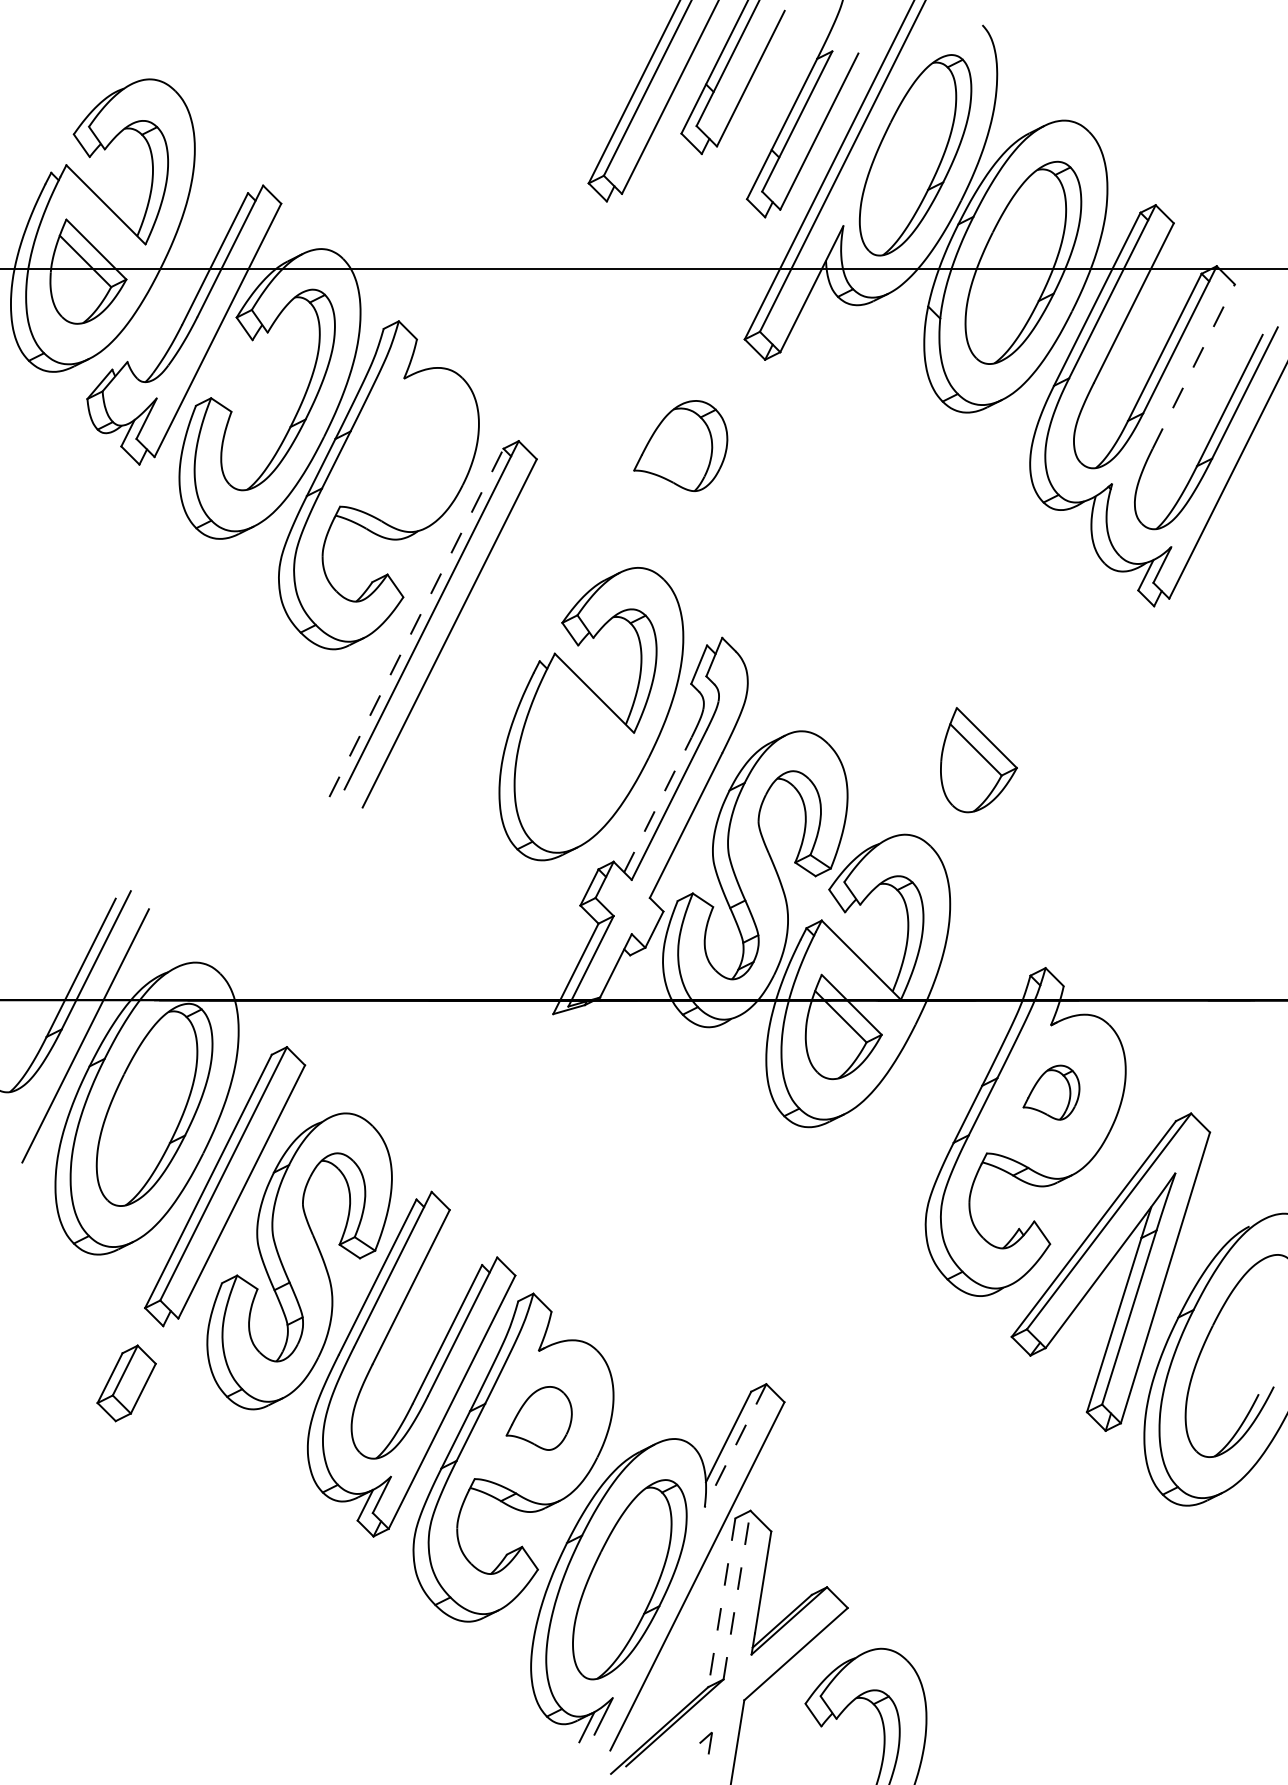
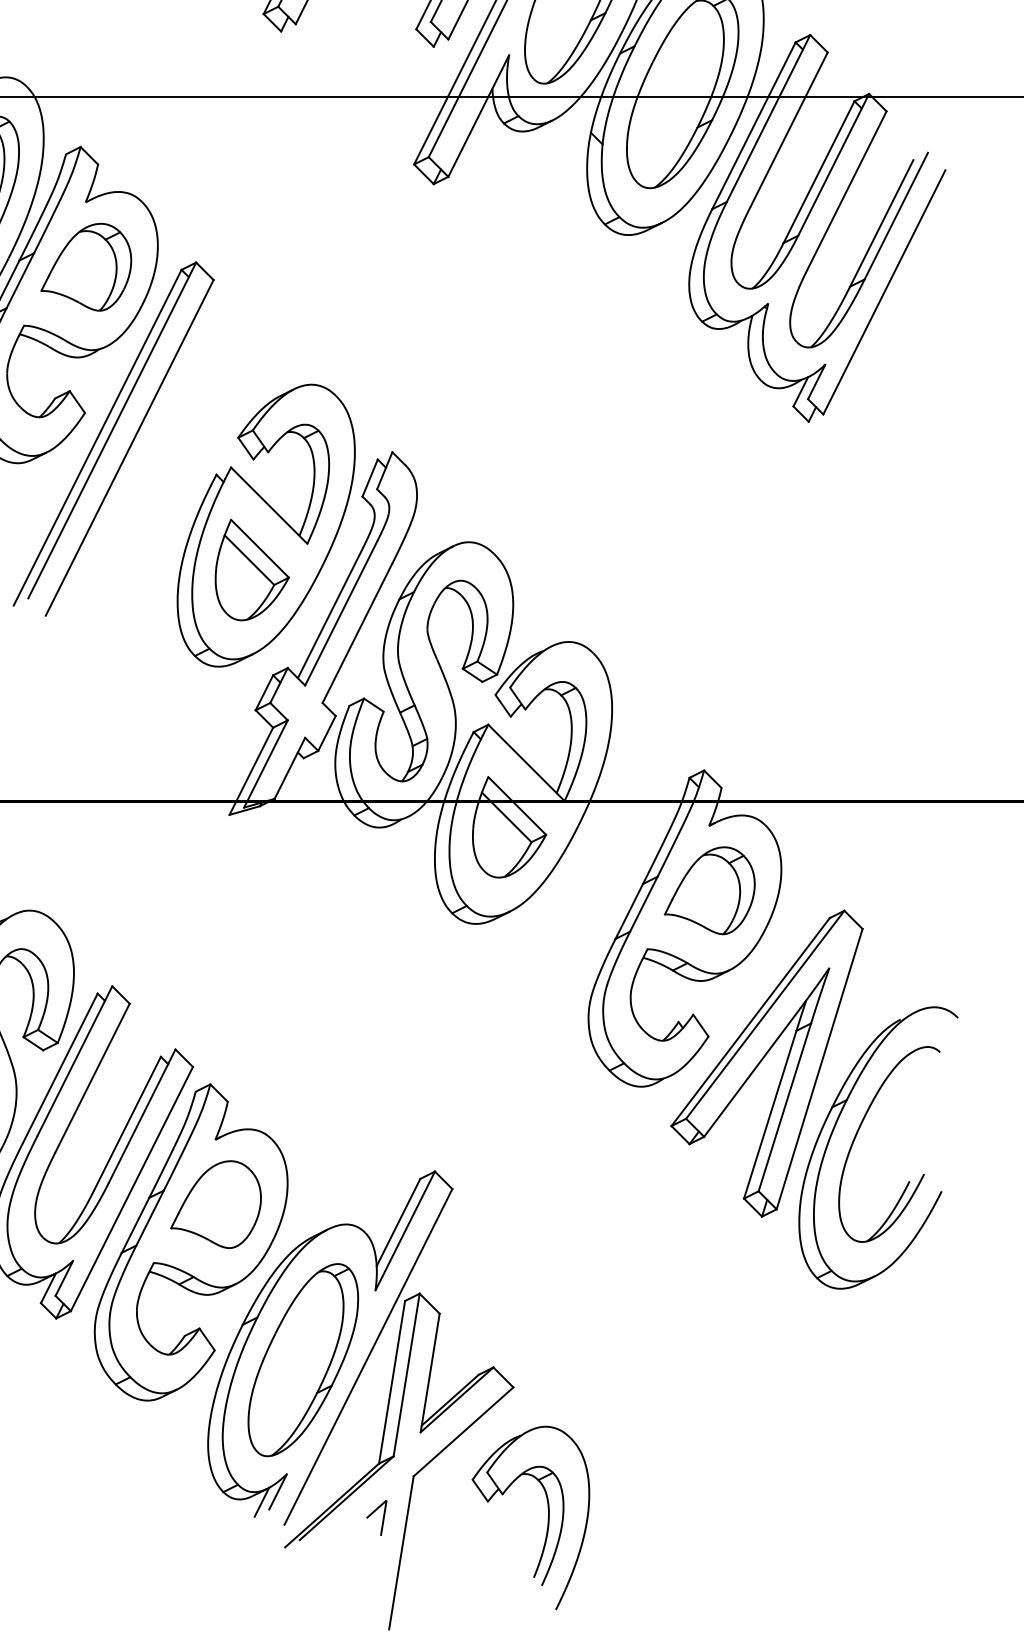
line: (1193, 366) -> (846, 190), dashed -> solid
part: (680, 445) -> (86, 266), moved
line: (416, 622) -> (97, 437), dashed -> solid
part: (978, 760) -> (251, 570), moved
line: (658, 804) -> (330, 612), dashed -> solid
part: (1051, 1092) -> (709, 890), size x1.67
part: (538, 1418) -> (215, 1204), size x1.43
line: (735, 1445) -> (405, 1230), dashed -> solid
line: (737, 1594) -> (407, 1374), dashed -> solid
line: (721, 1603) -> (391, 1383), dashed -> solid
part: (705, 1742) -> (376, 1517), size x1.67

